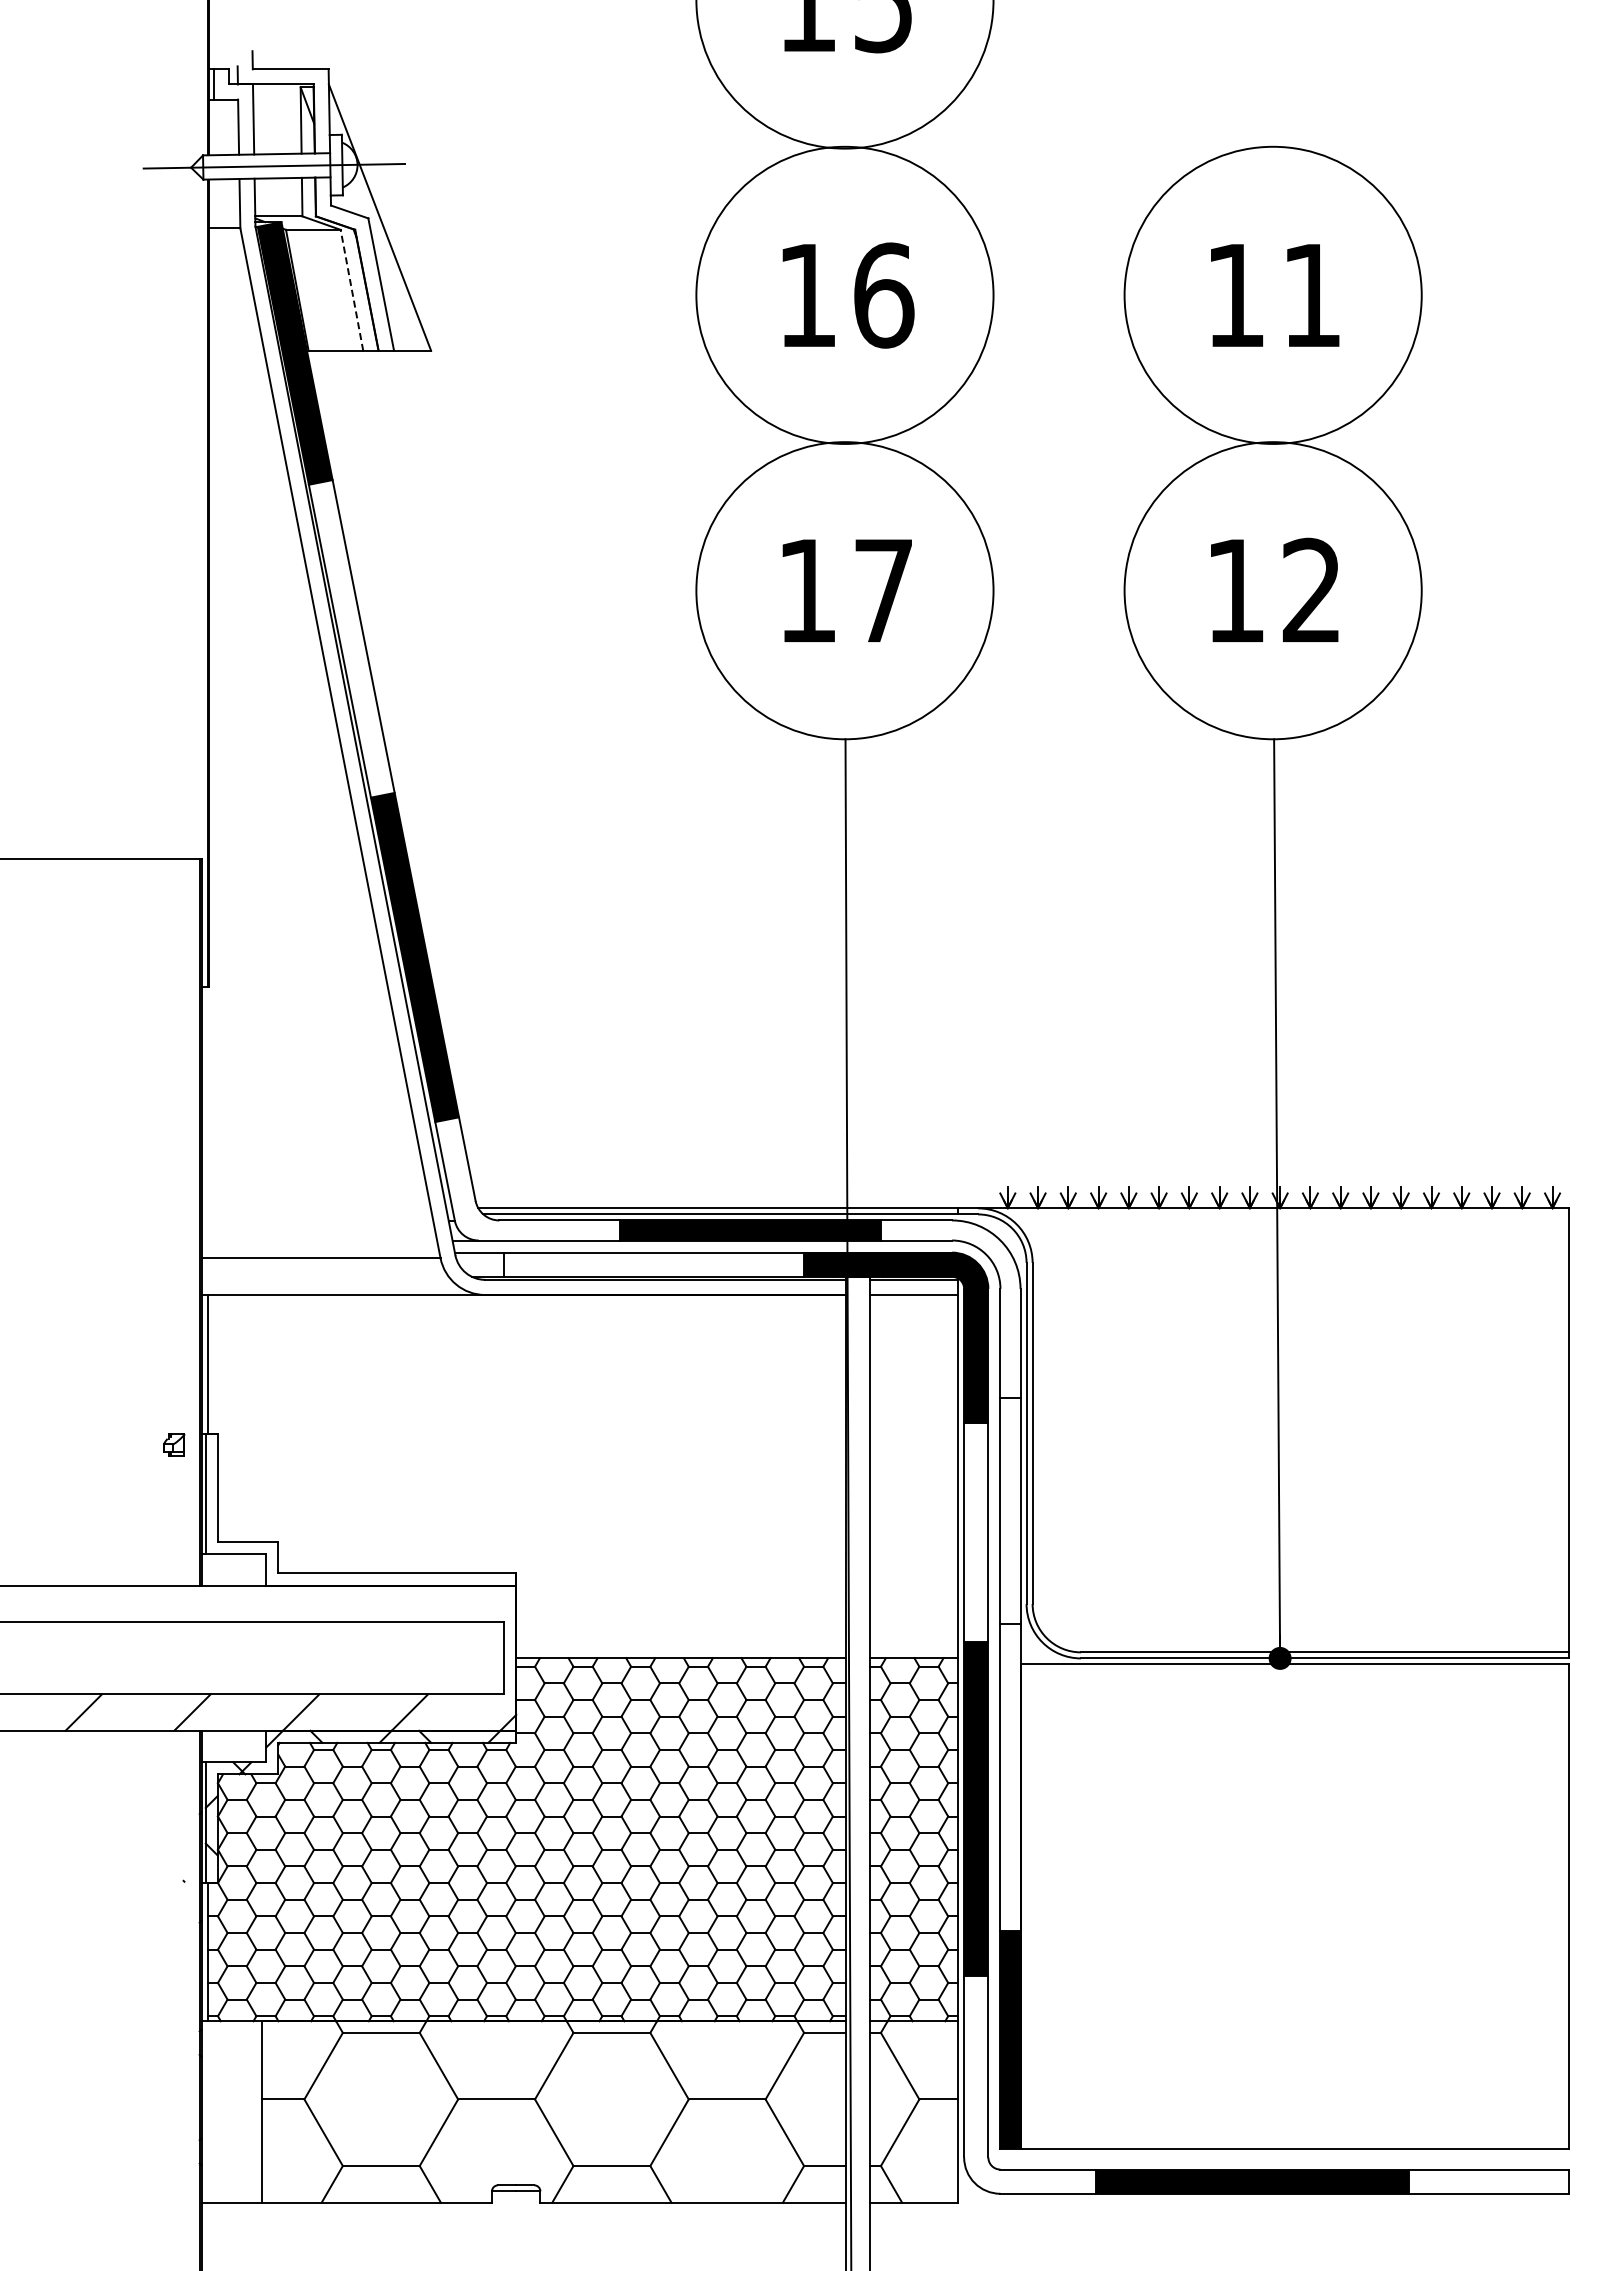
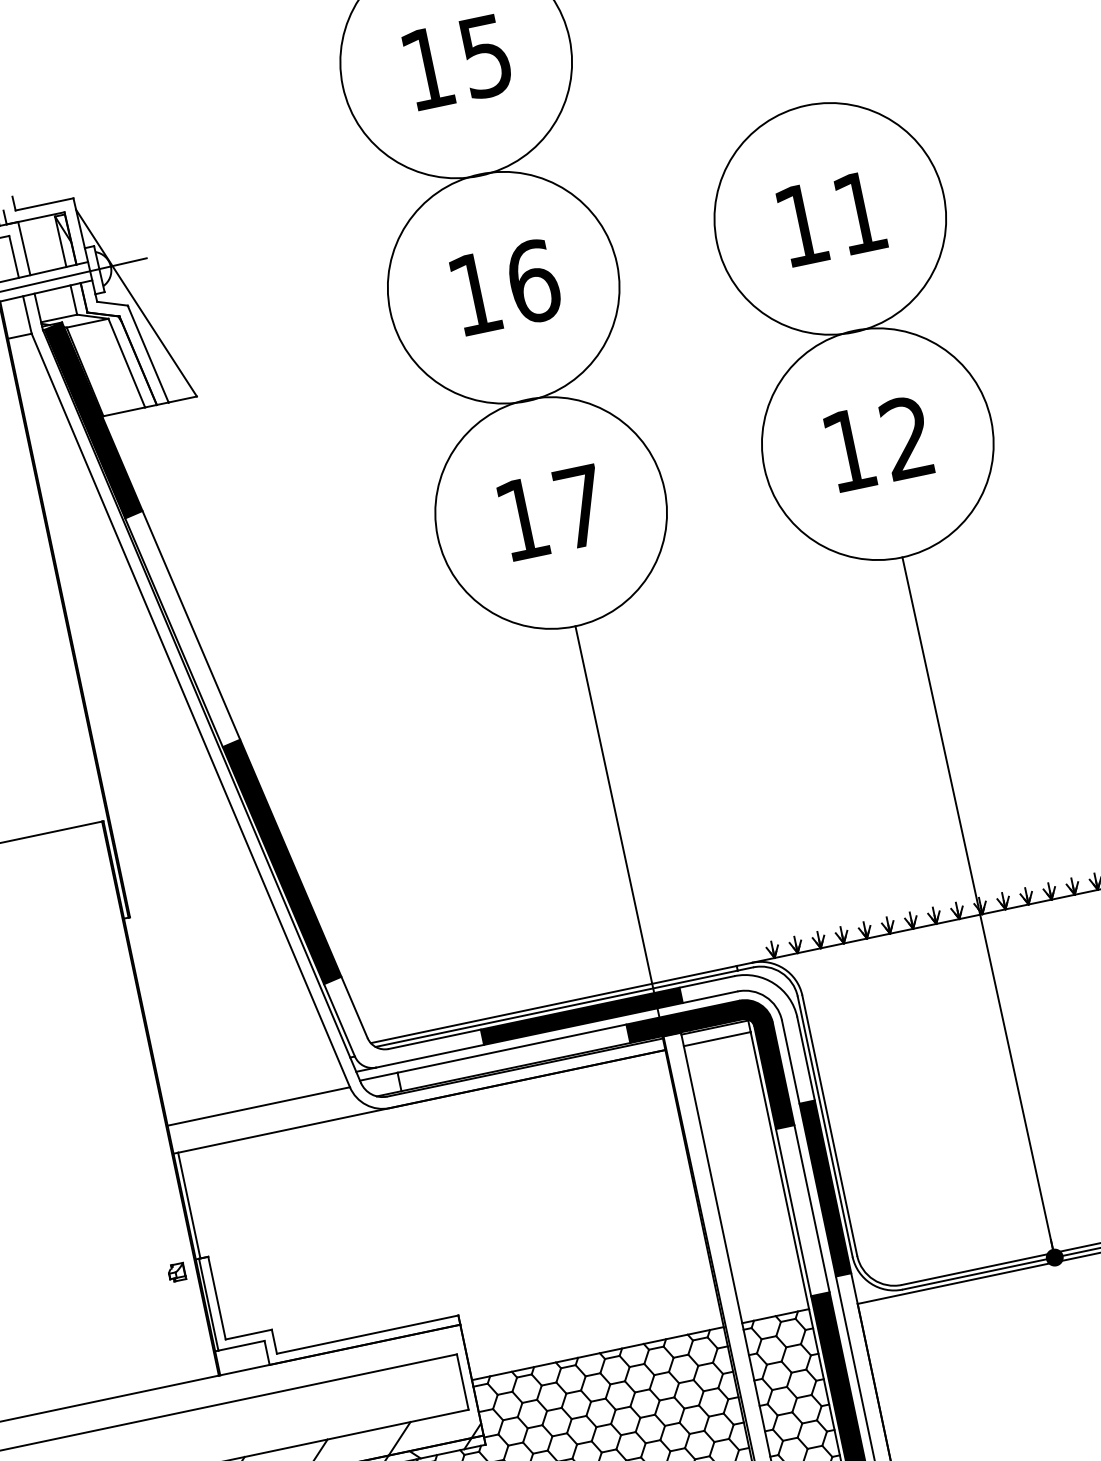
line: (351, 290) -> (126, 363), dashed -> solid
fill: (1010, 1510) -> (825, 1188), added

